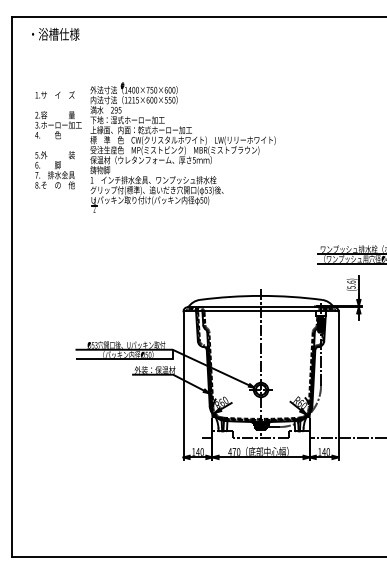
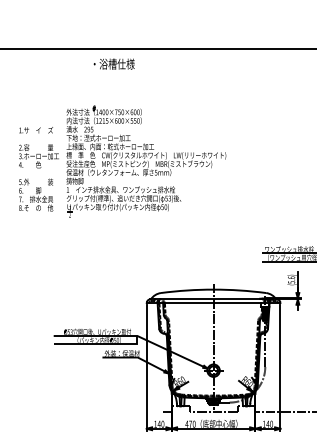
text: (55, 34) -> (114, 64), moved
text: (58, 140) -> (39, 169), moved

